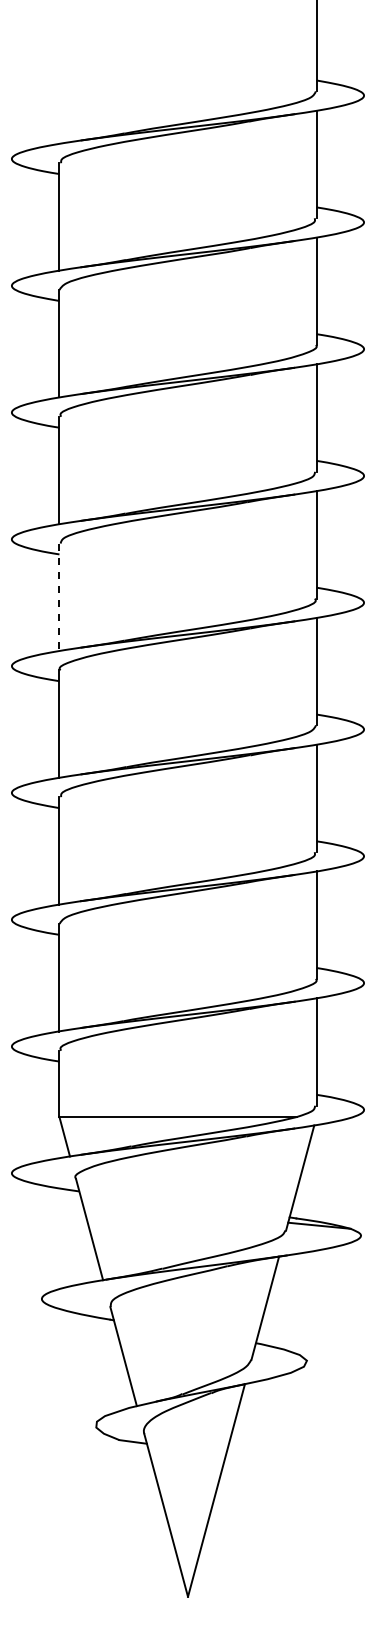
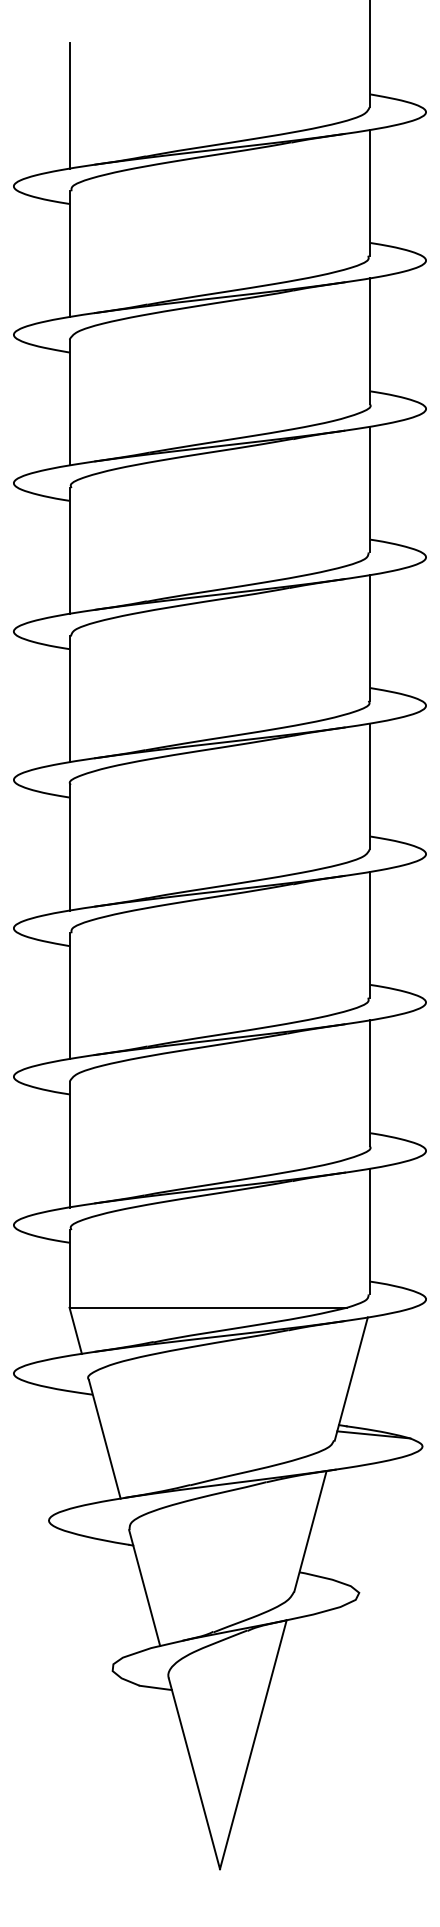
line: (59, 89) -> (69, 105), added
line: (59, 597) -> (69, 699), dashed -> solid

